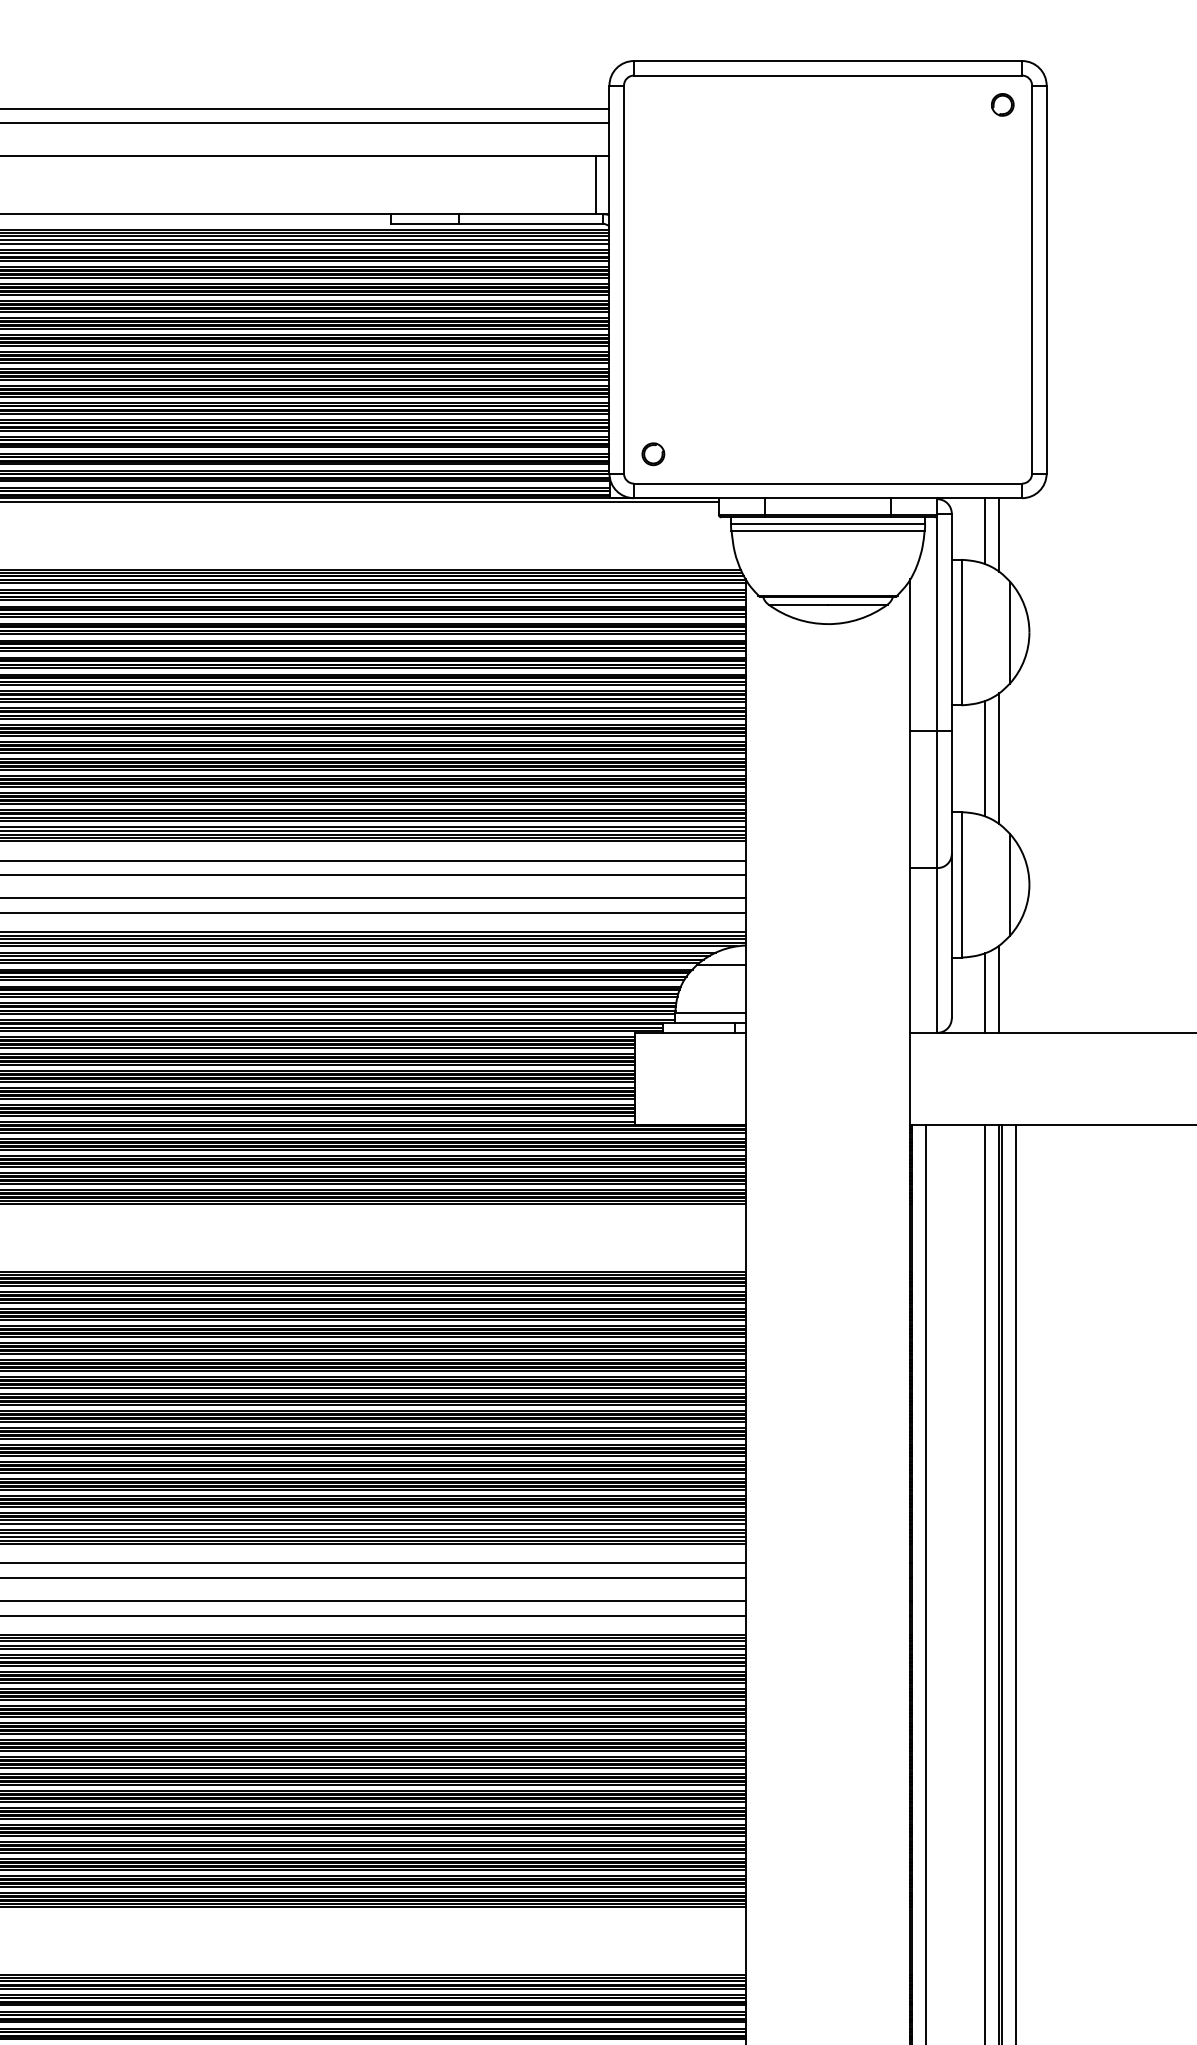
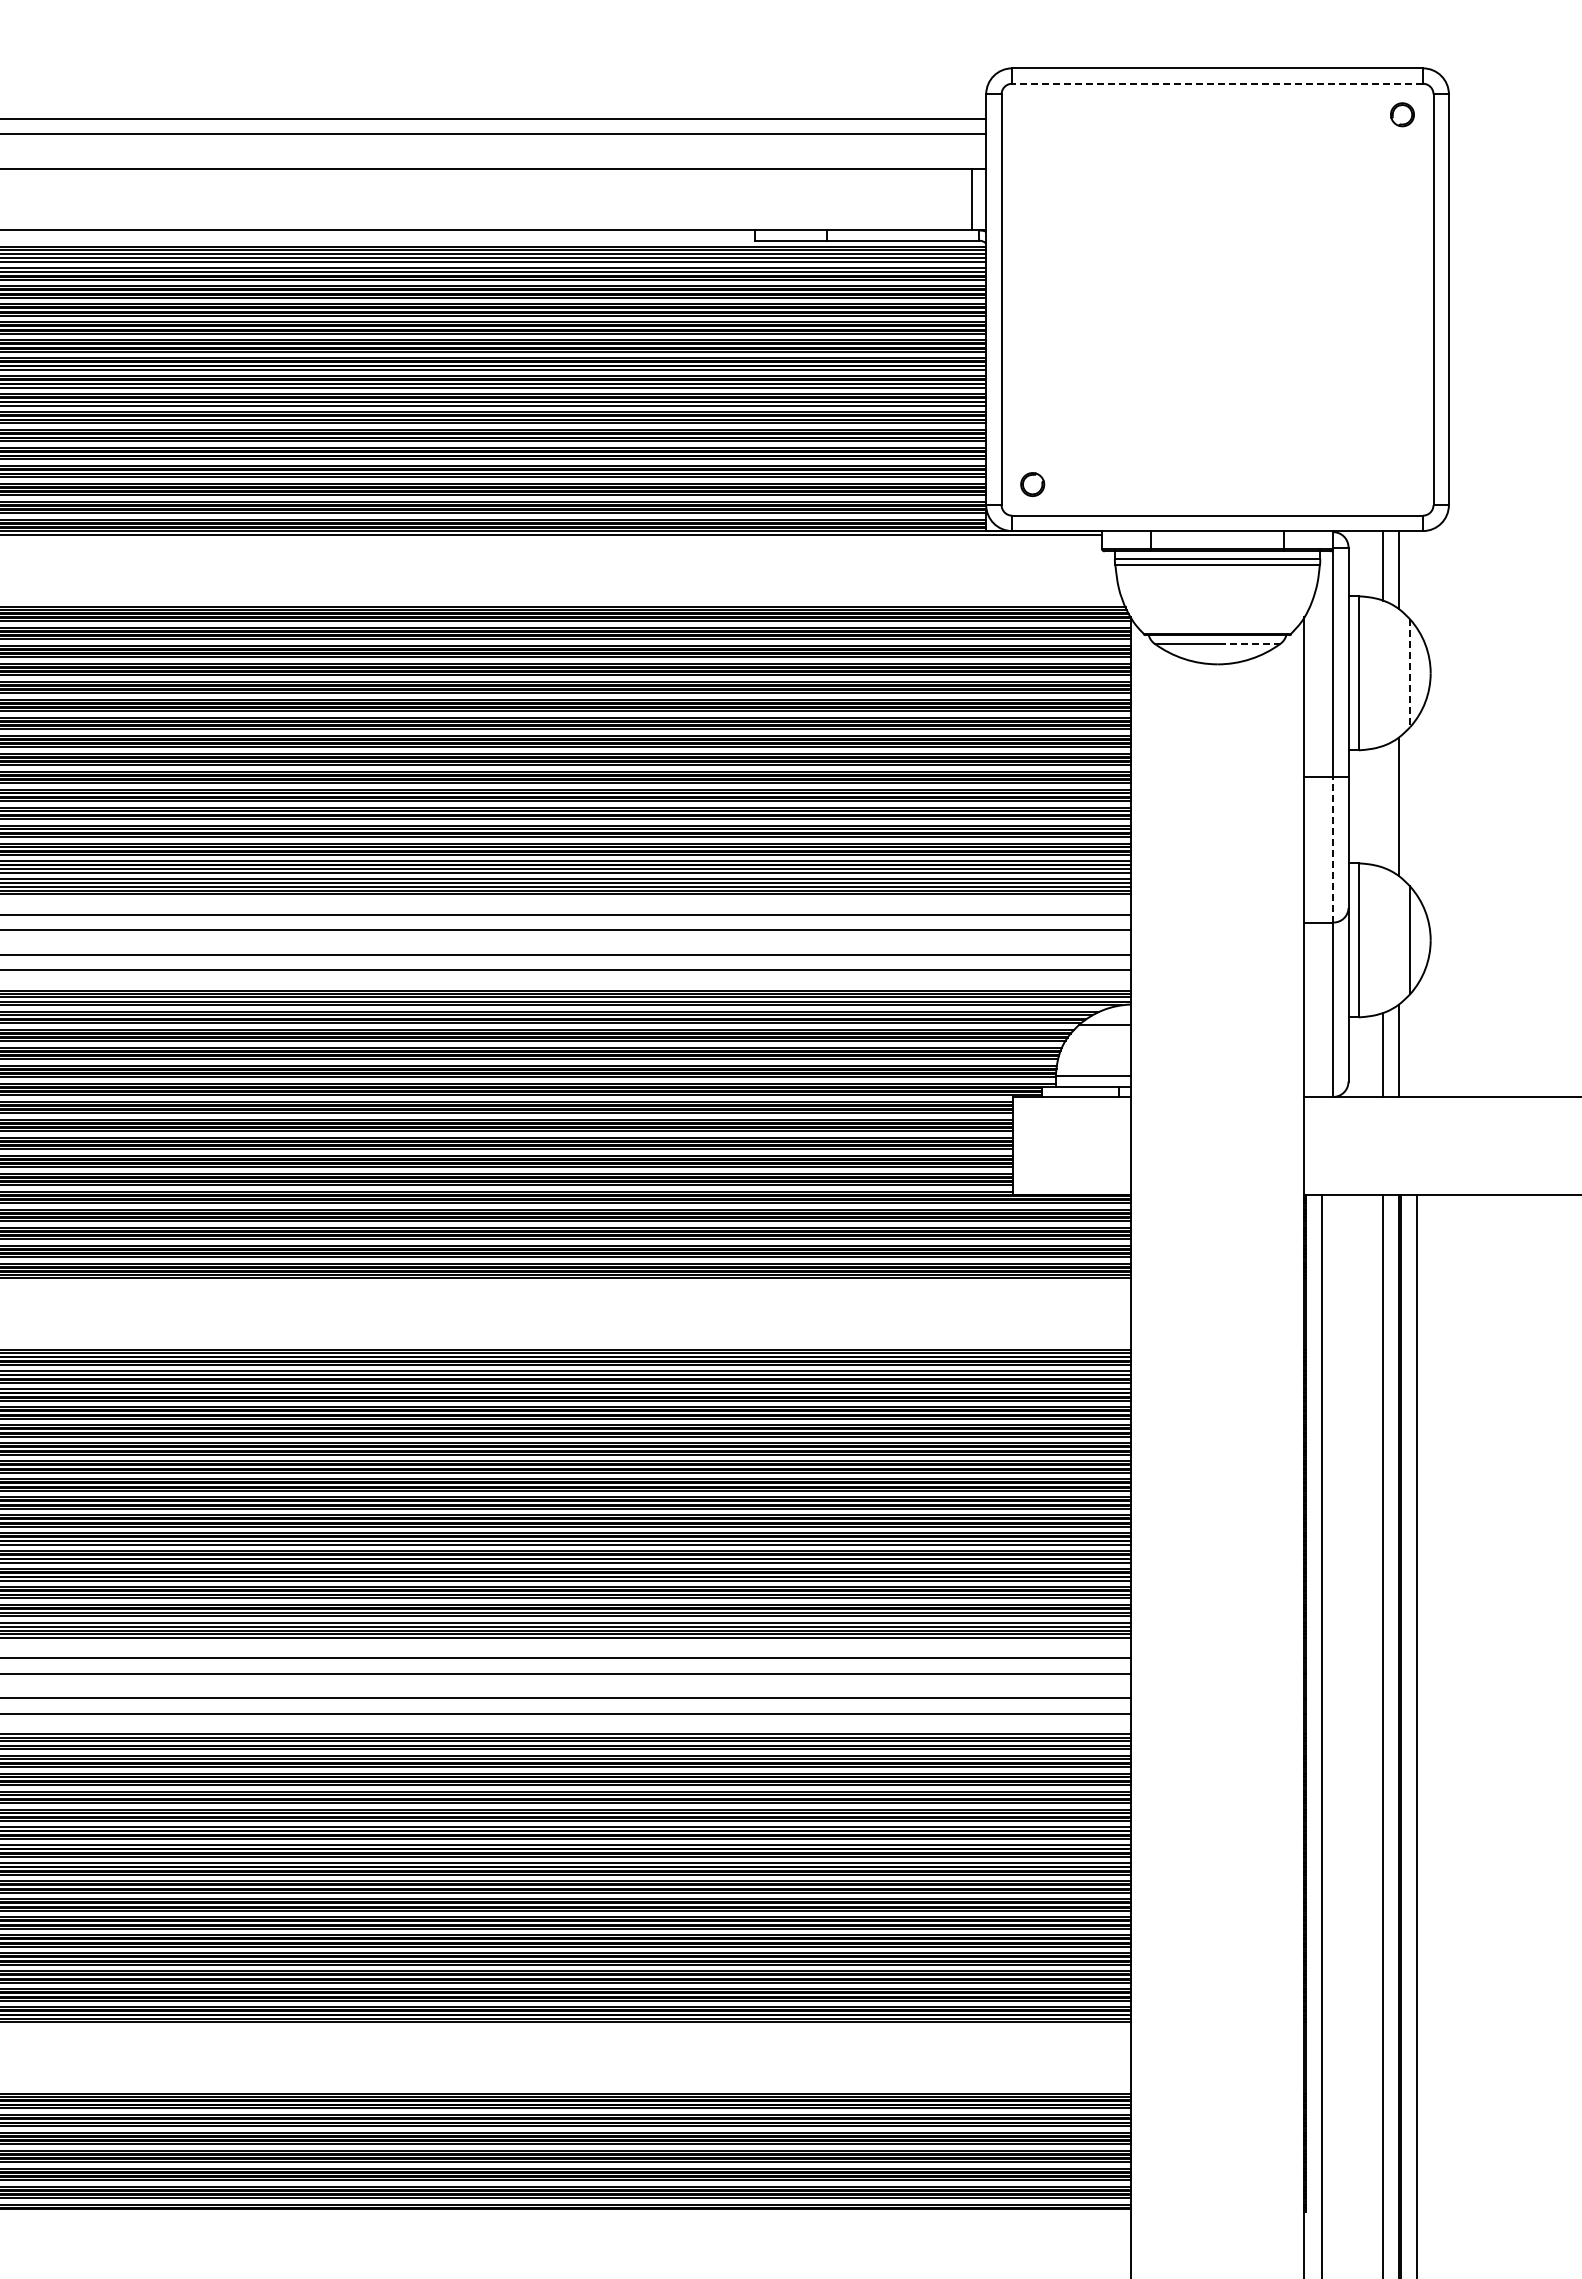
line: (828, 75) -> (1217, 83), solid -> dashed
line: (858, 604) -> (1249, 643), solid -> dashed
line: (1010, 632) -> (1410, 673), solid -> dashed
line: (984, 758) -> (1383, 806), removed
line: (937, 799) -> (1333, 849), solid -> dashed

